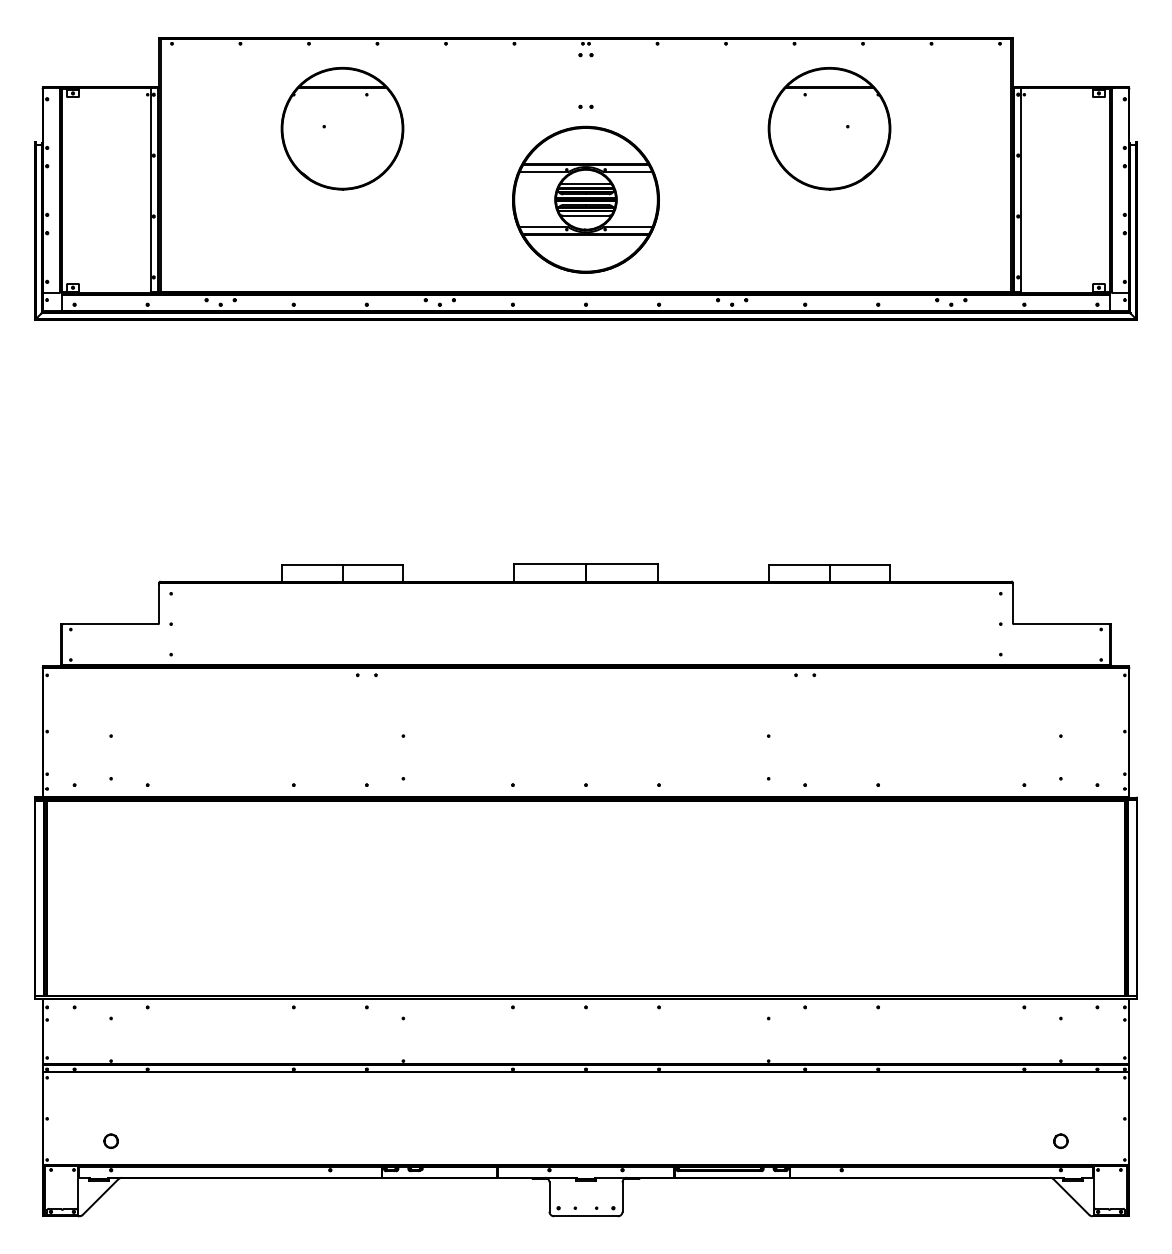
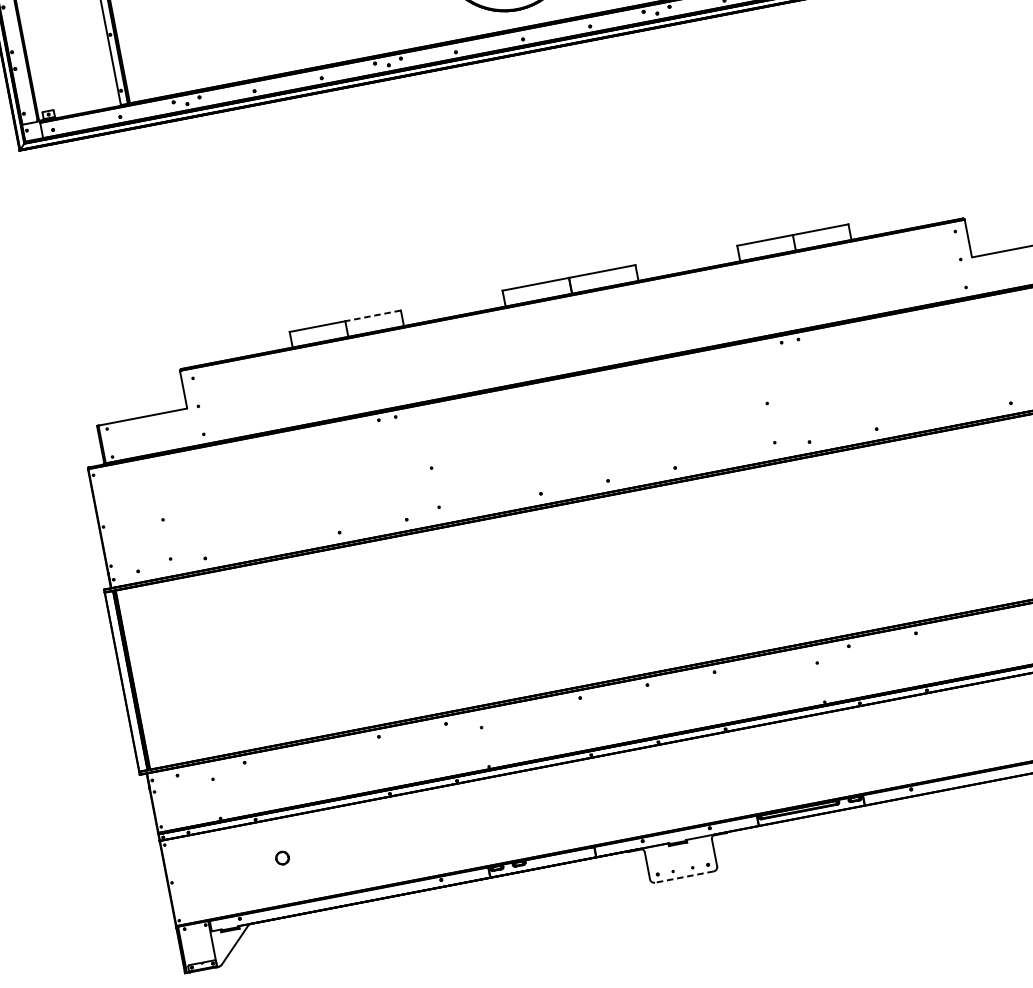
line: (372, 564) -> (372, 315), solid -> dashed
part: (110, 1140) -> (281, 857), moved
line: (586, 1216) -> (684, 877), solid -> dashed

